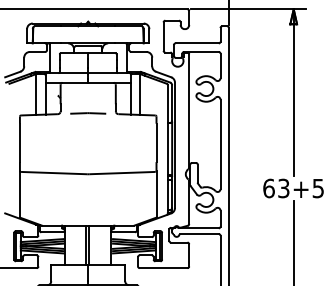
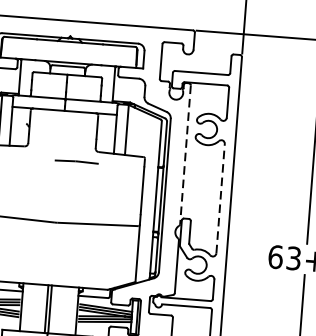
line: (189, 111) -> (185, 155), solid -> dashed
line: (88, 113) -> (77, 161), moved
line: (220, 144) -> (220, 198), solid -> dashed

